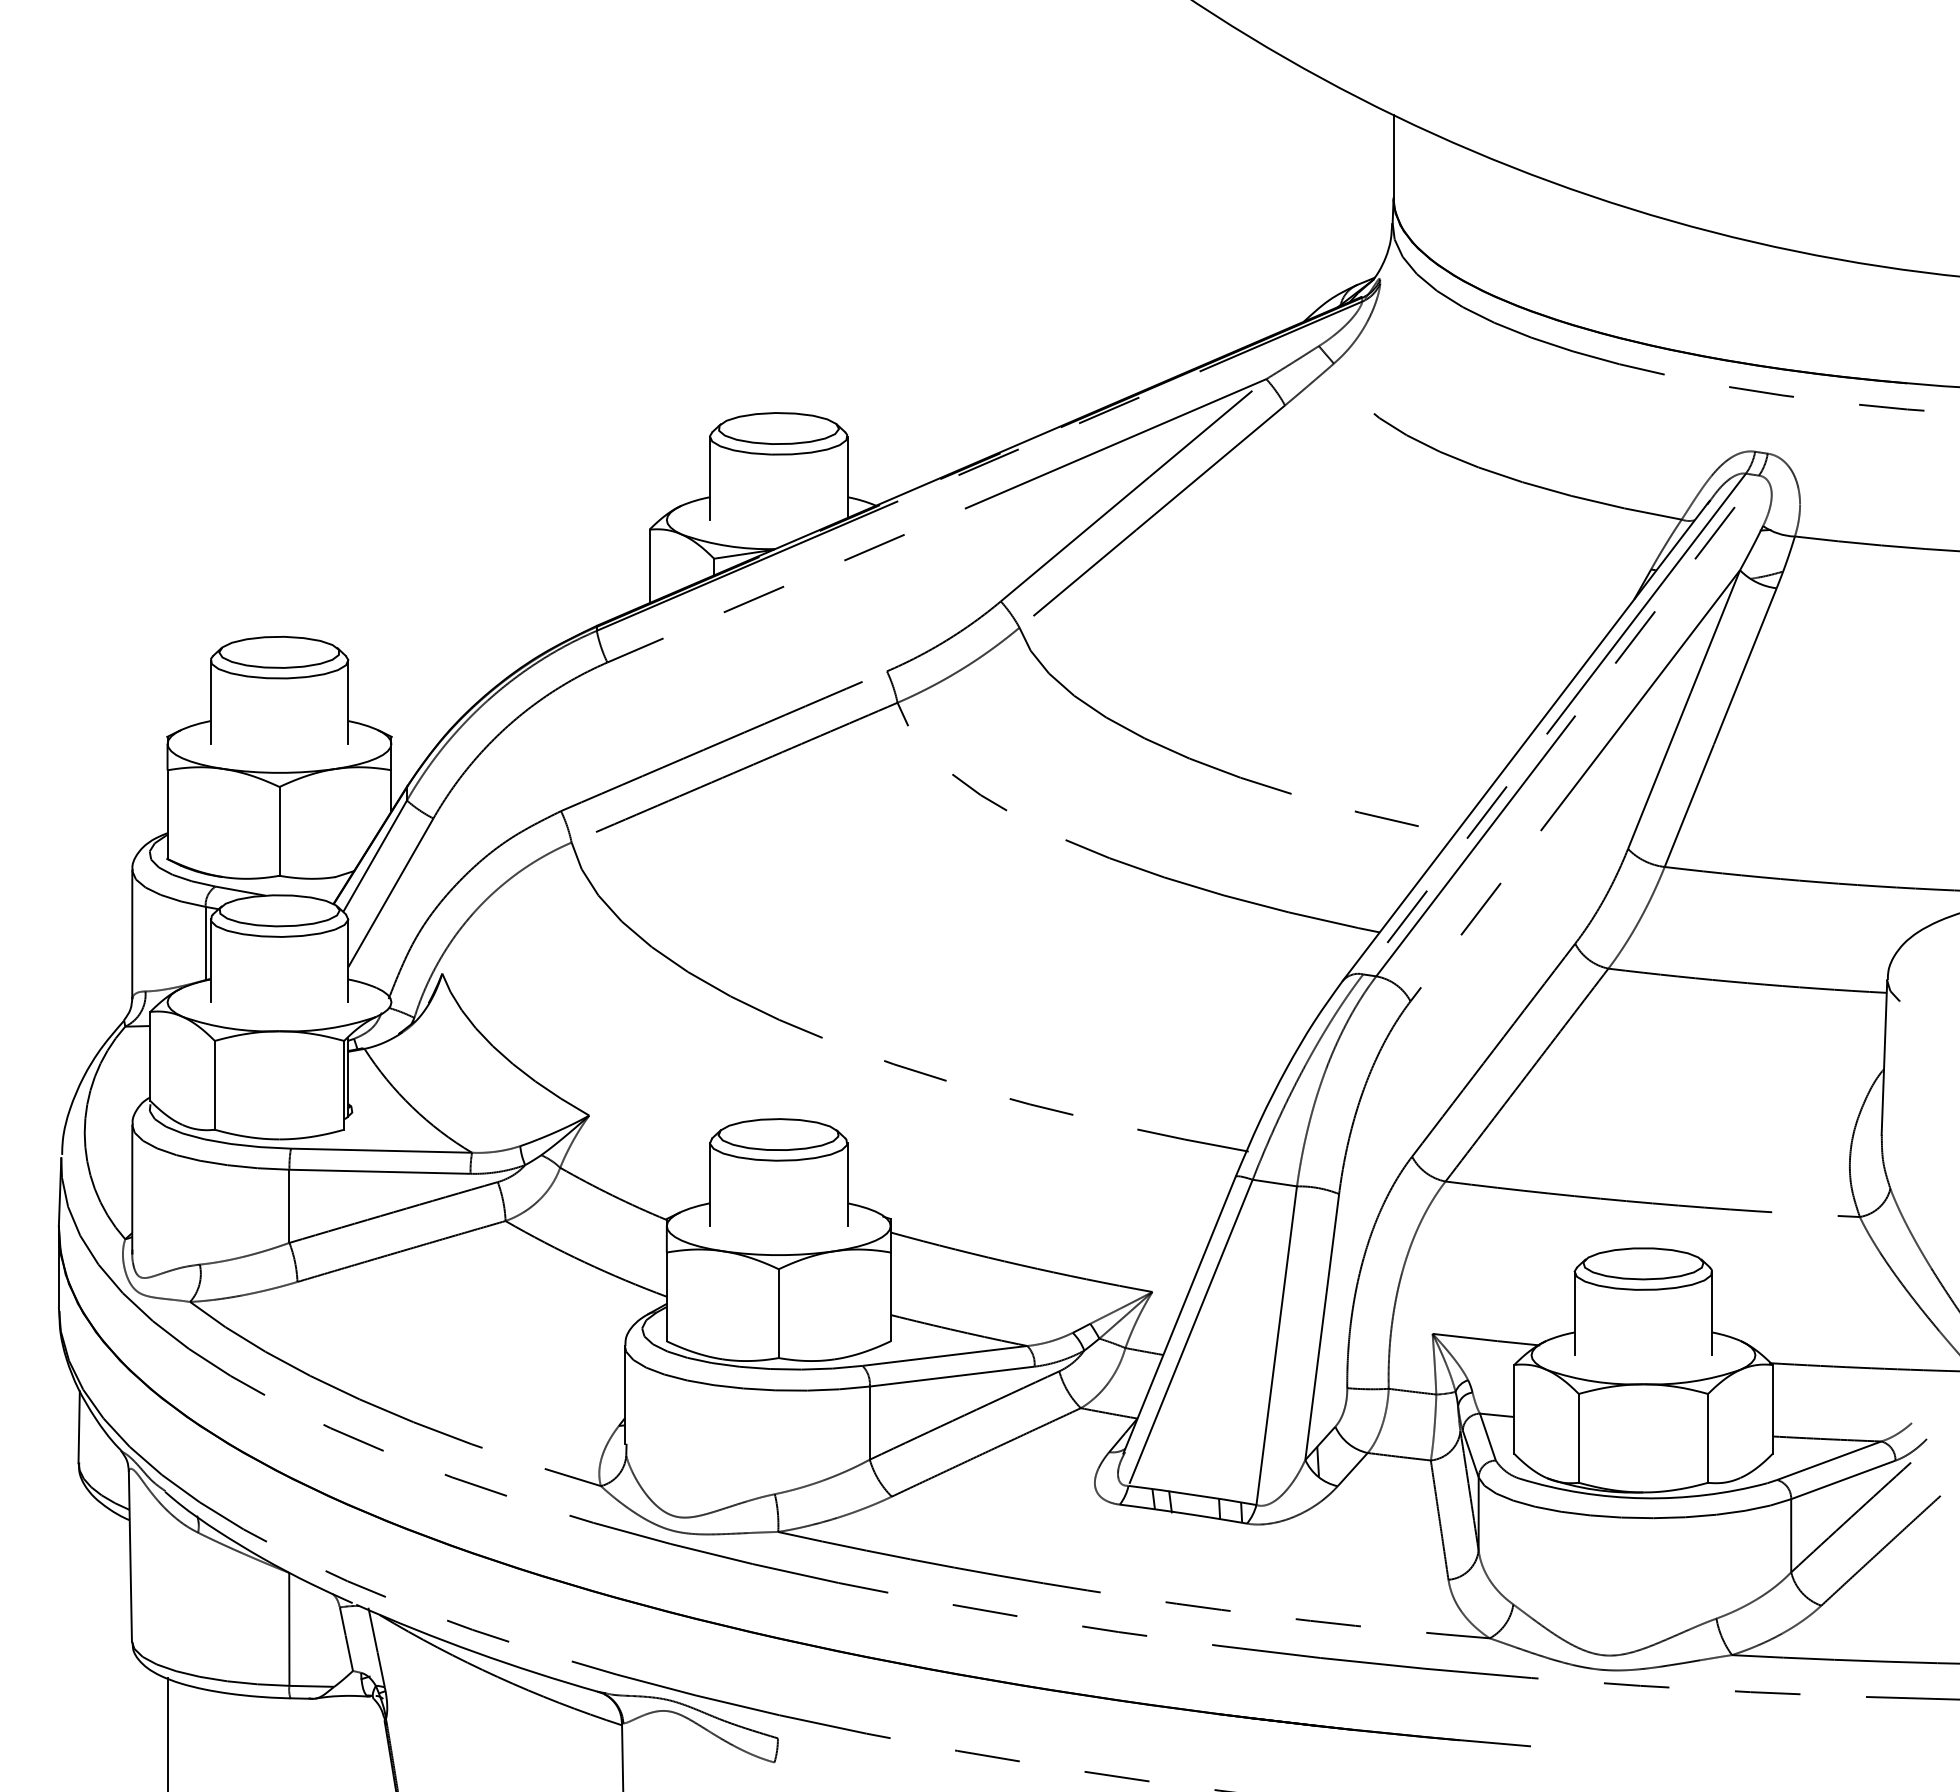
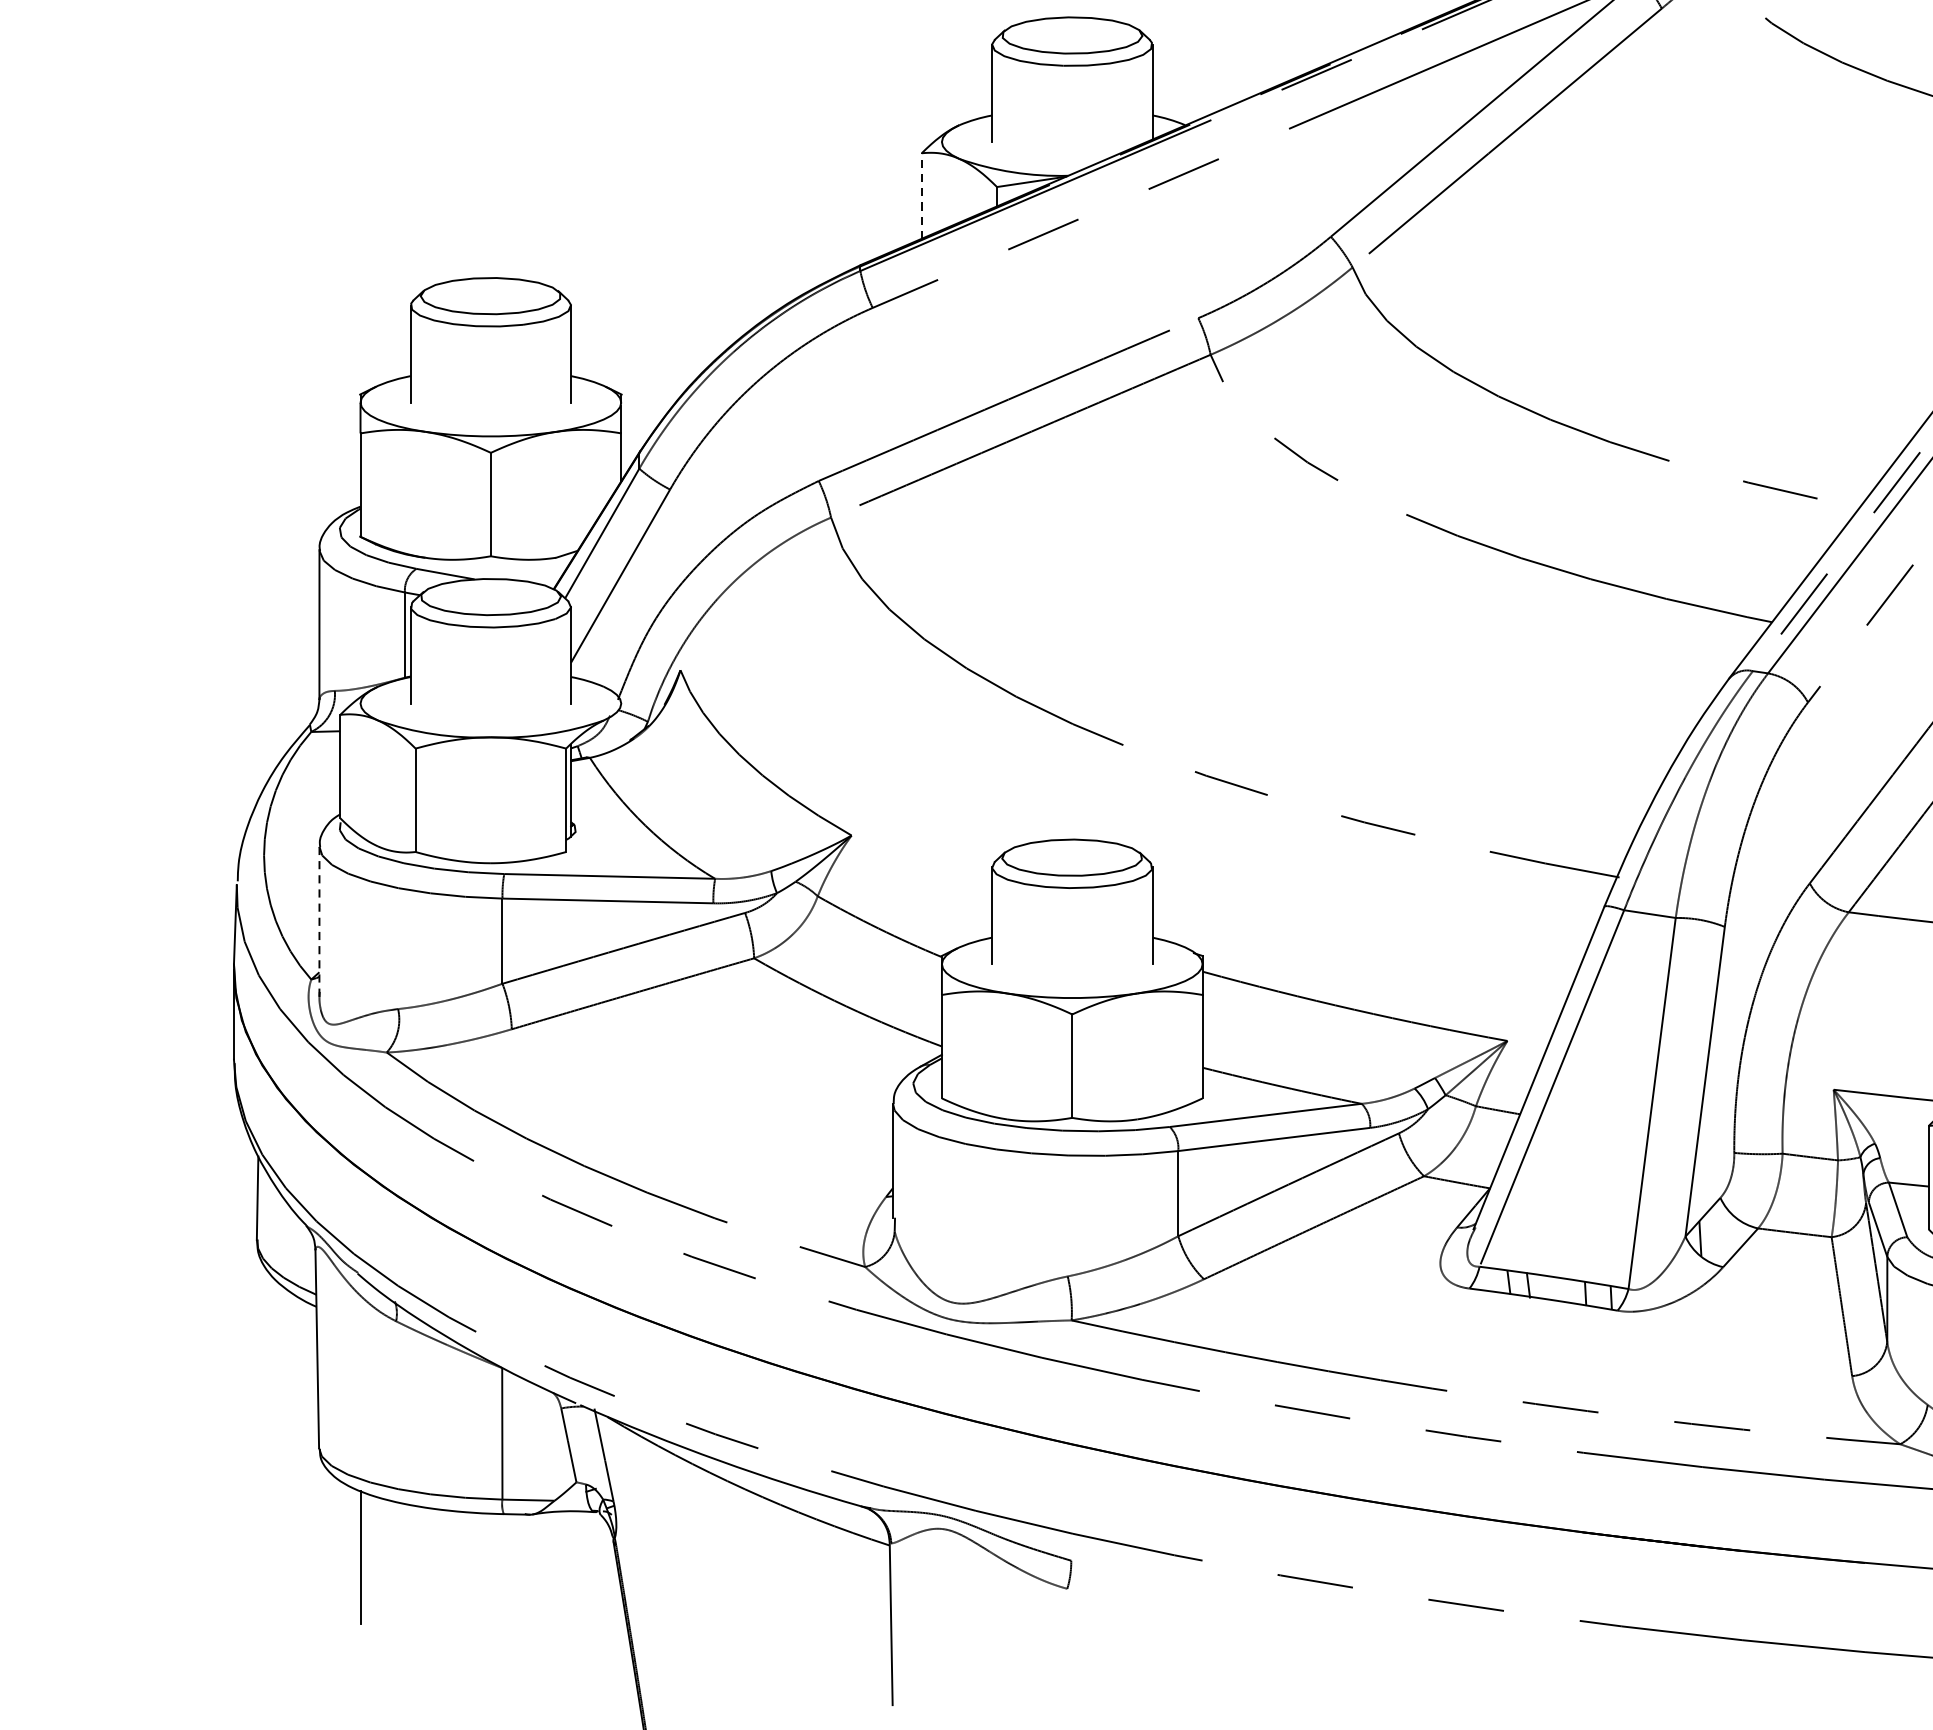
line: (649, 566) -> (921, 196), solid -> dashed
line: (132, 1189) -> (319, 921), solid -> dashed

